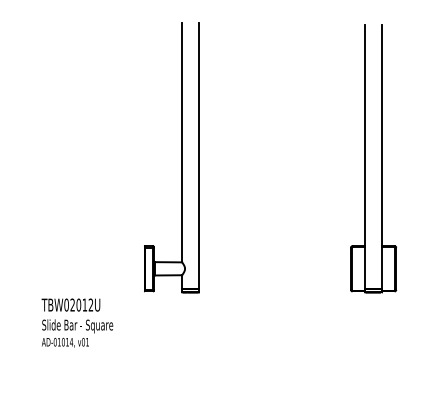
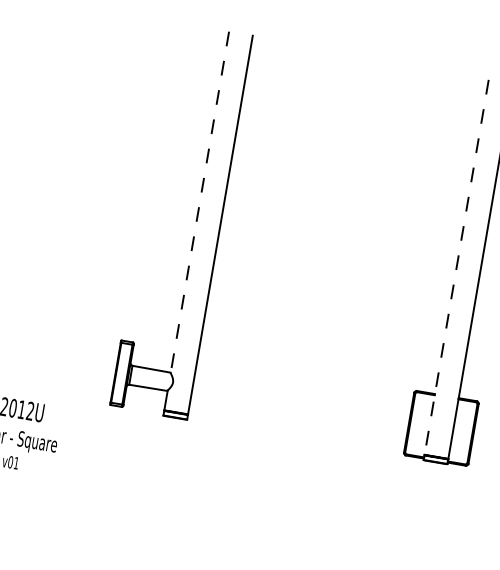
line: (182, 142) -> (200, 202), solid -> dashed
line: (365, 157) -> (456, 267), solid -> dashed

